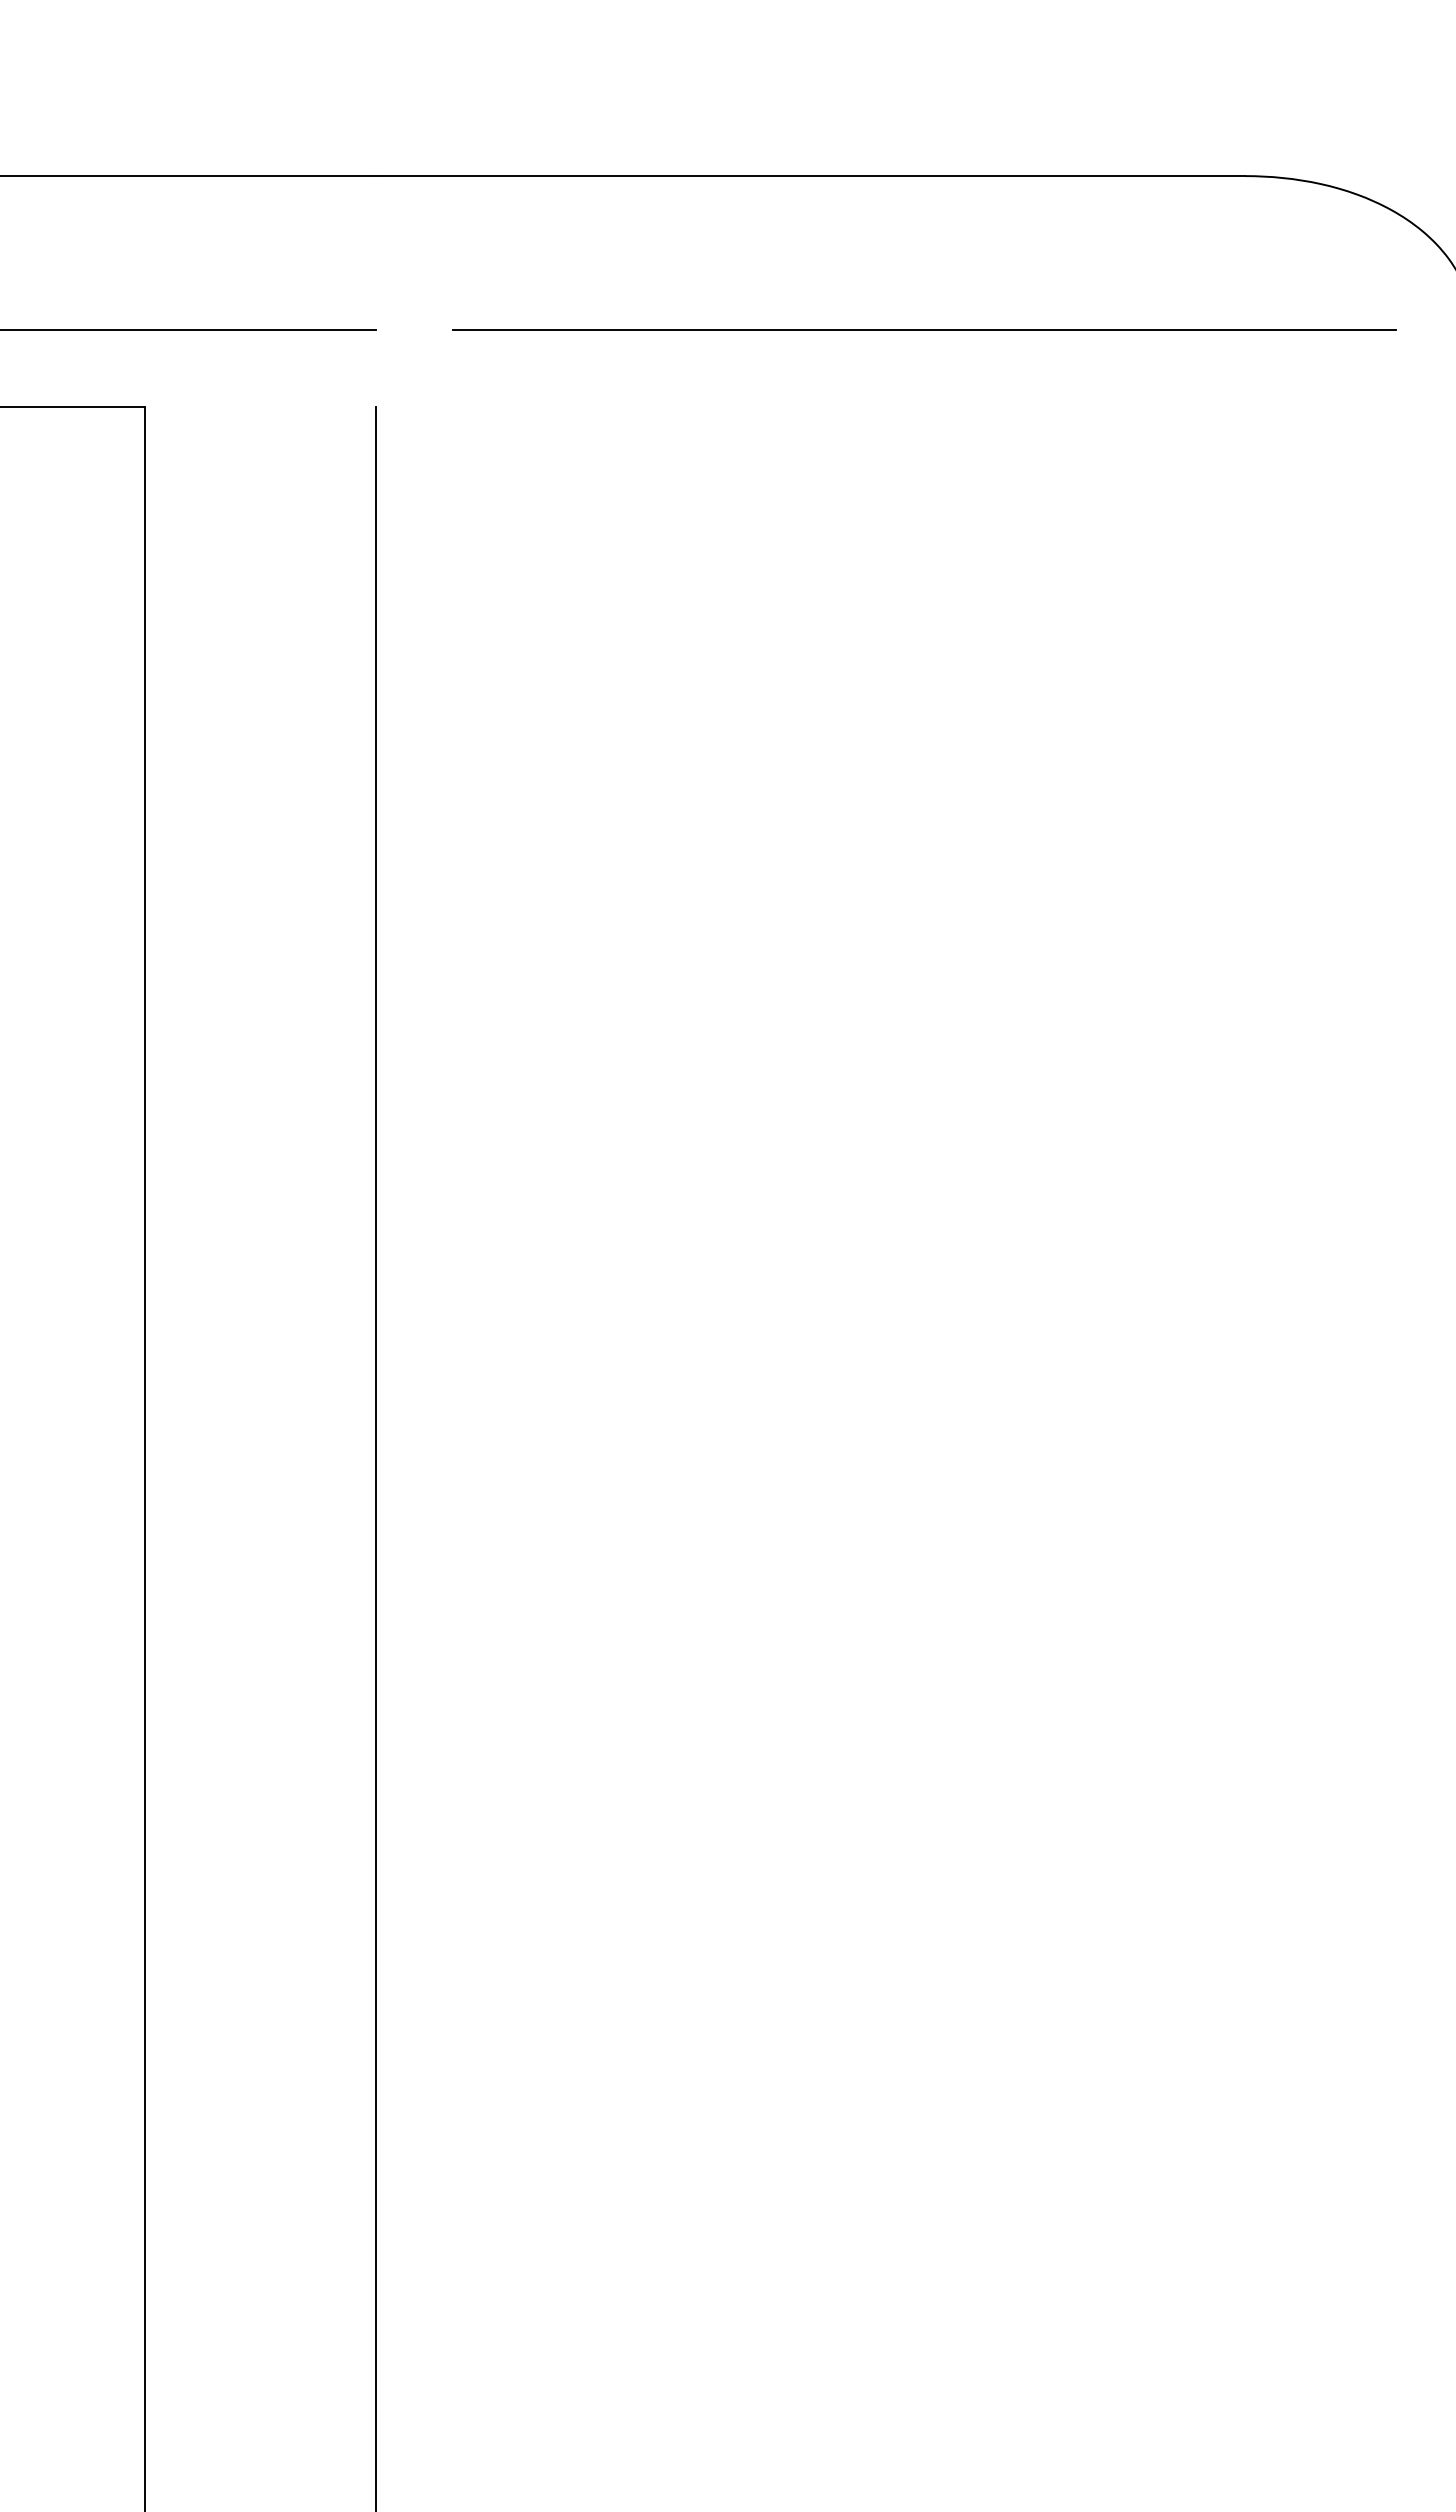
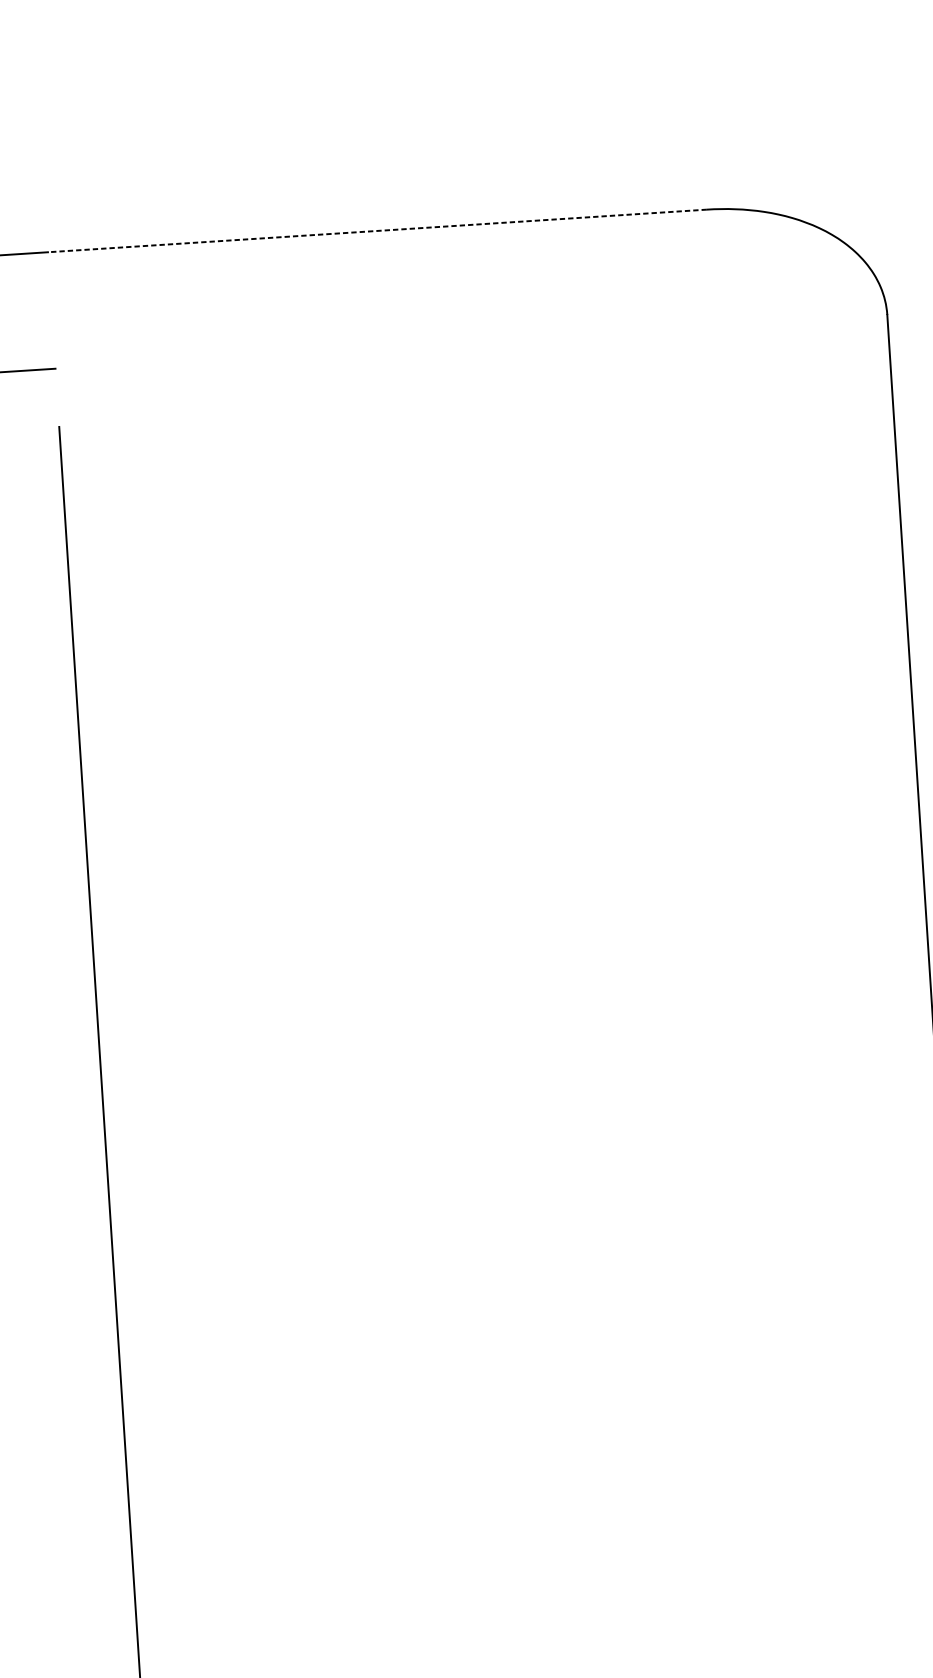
line: (810, 176) -> (377, 231), solid -> dashed
line: (924, 329) -> (471, 341), removed

